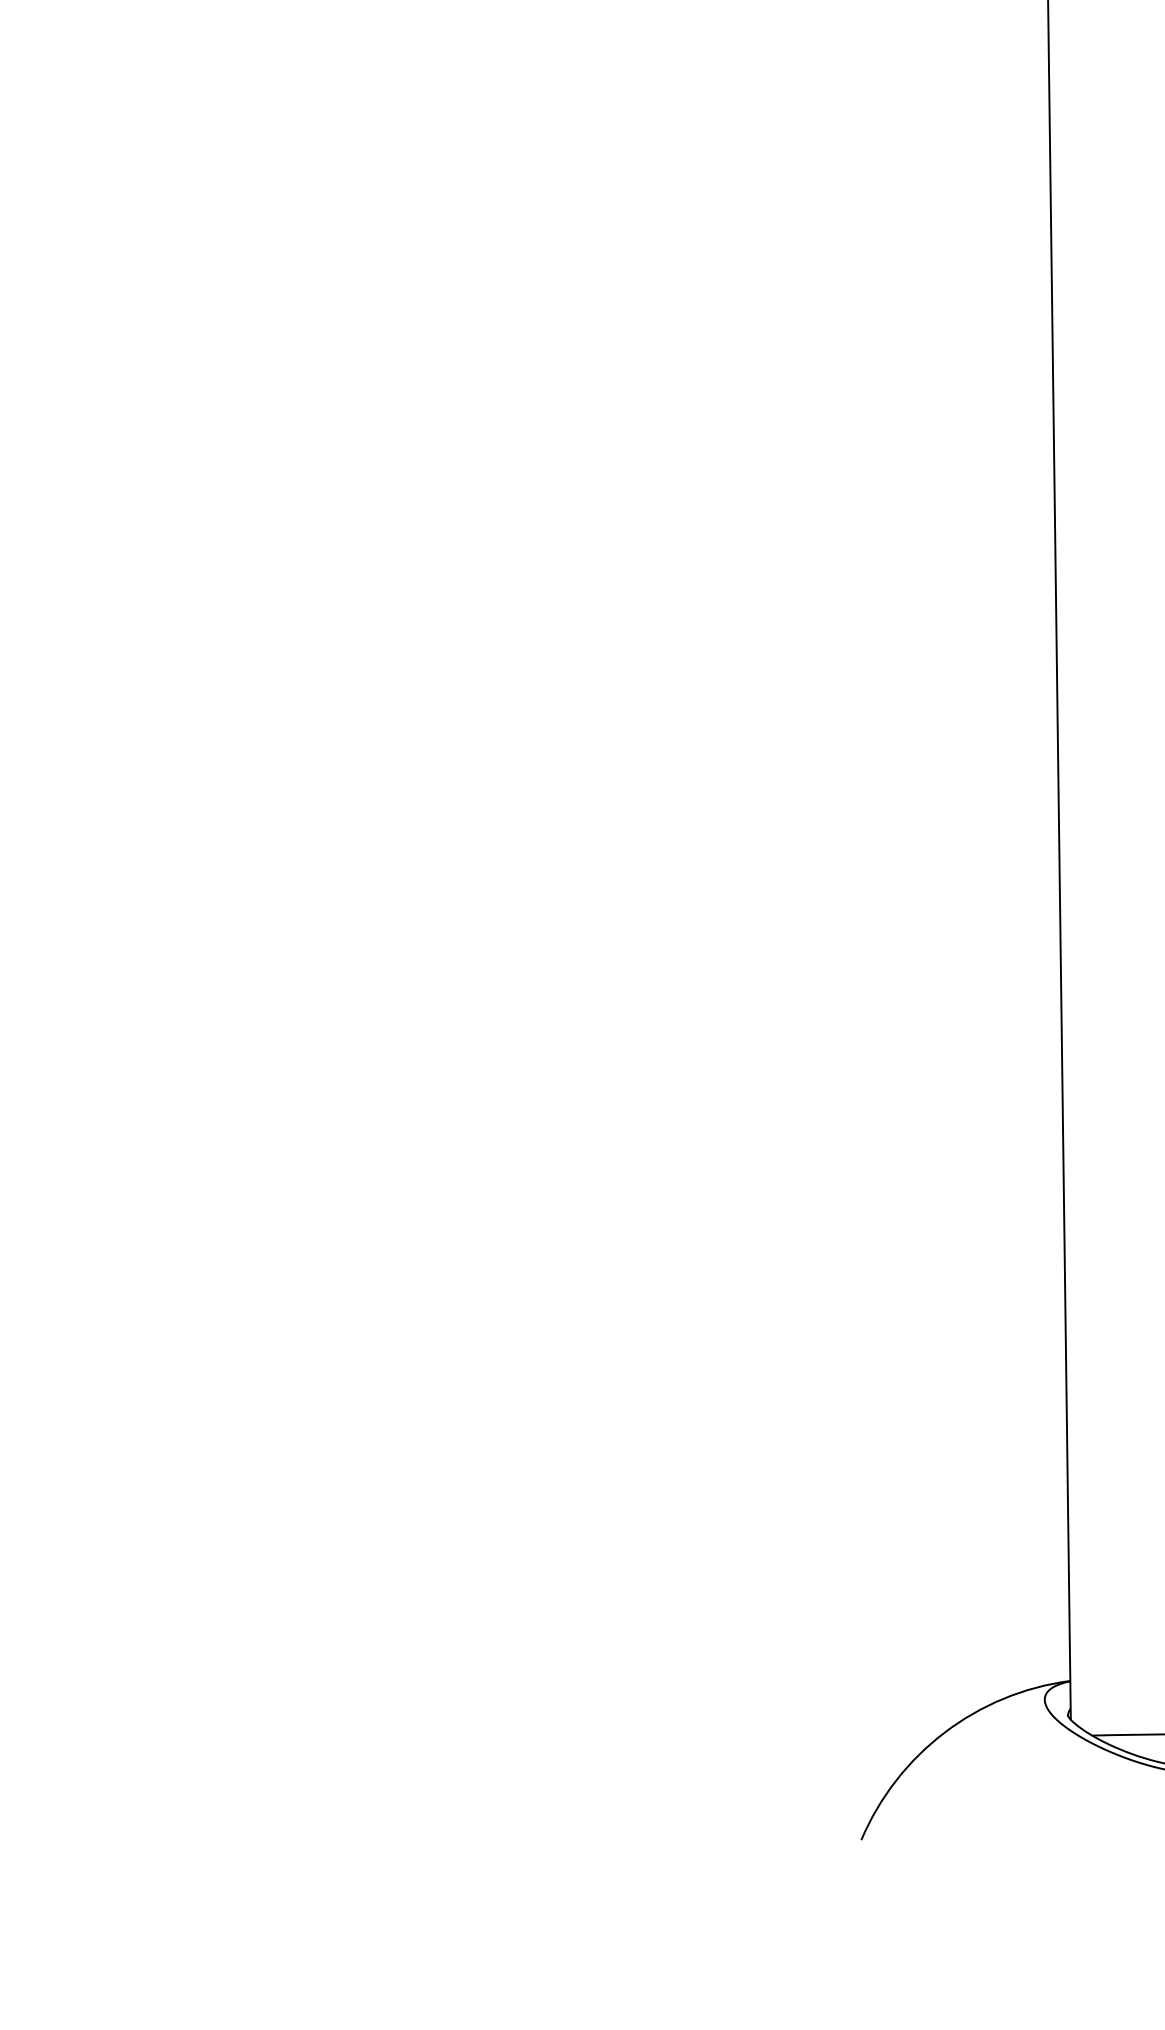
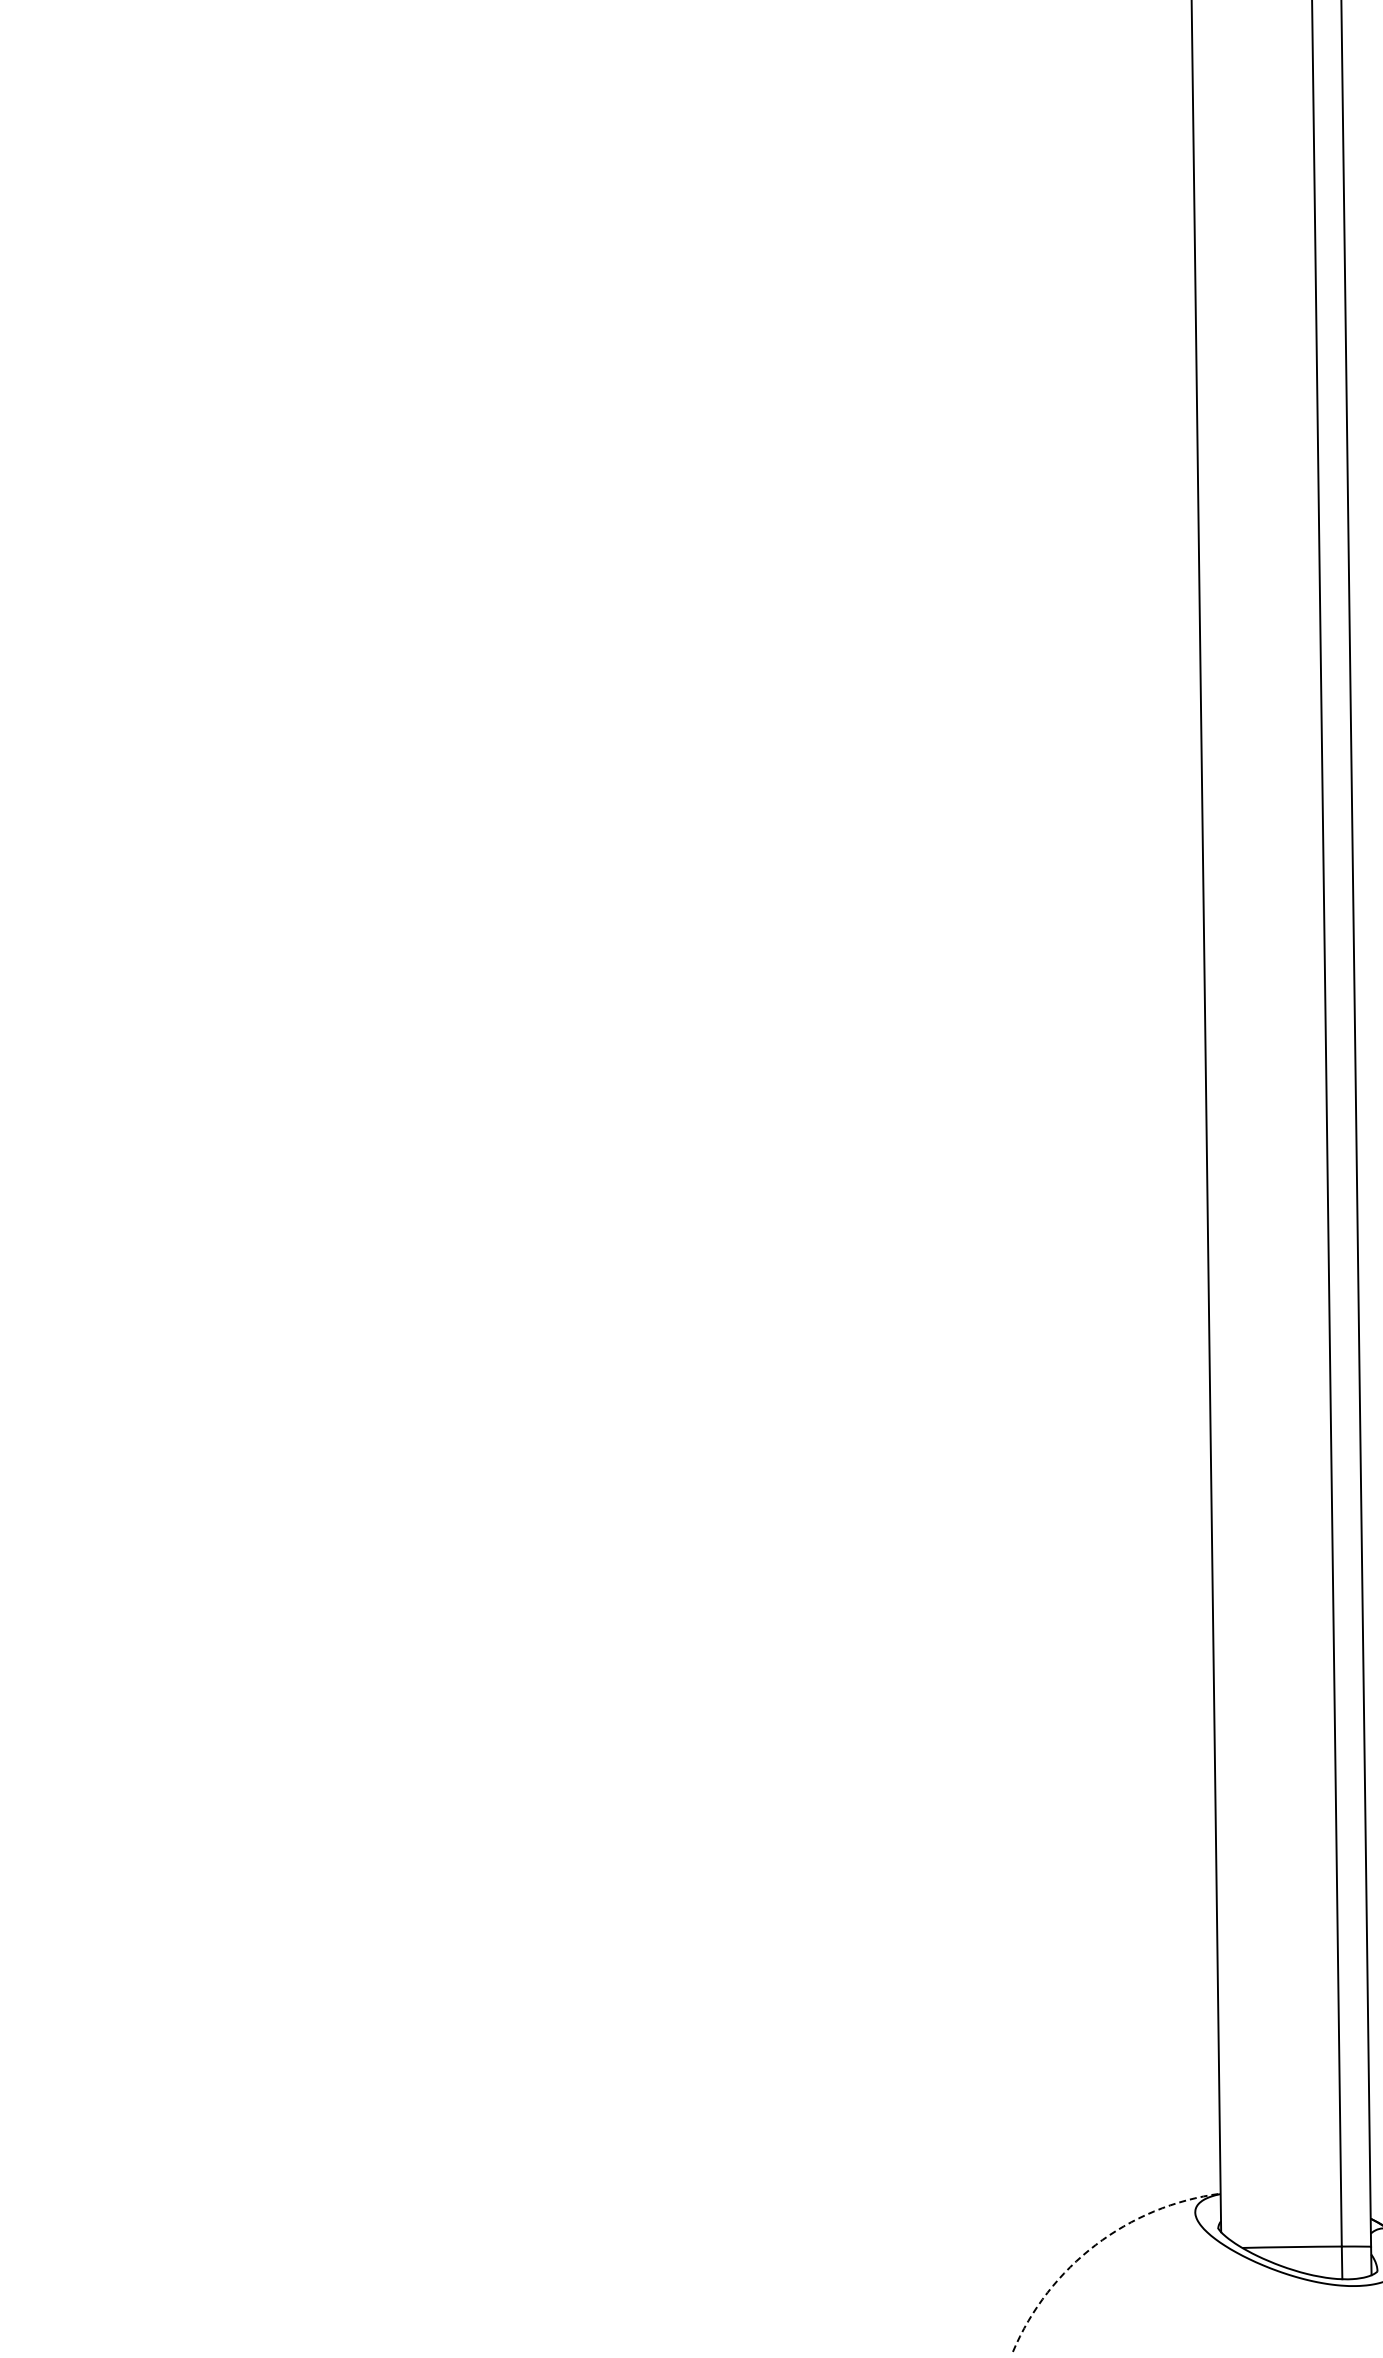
arc: (944, 1733) -> (1095, 2245), solid -> dashed

